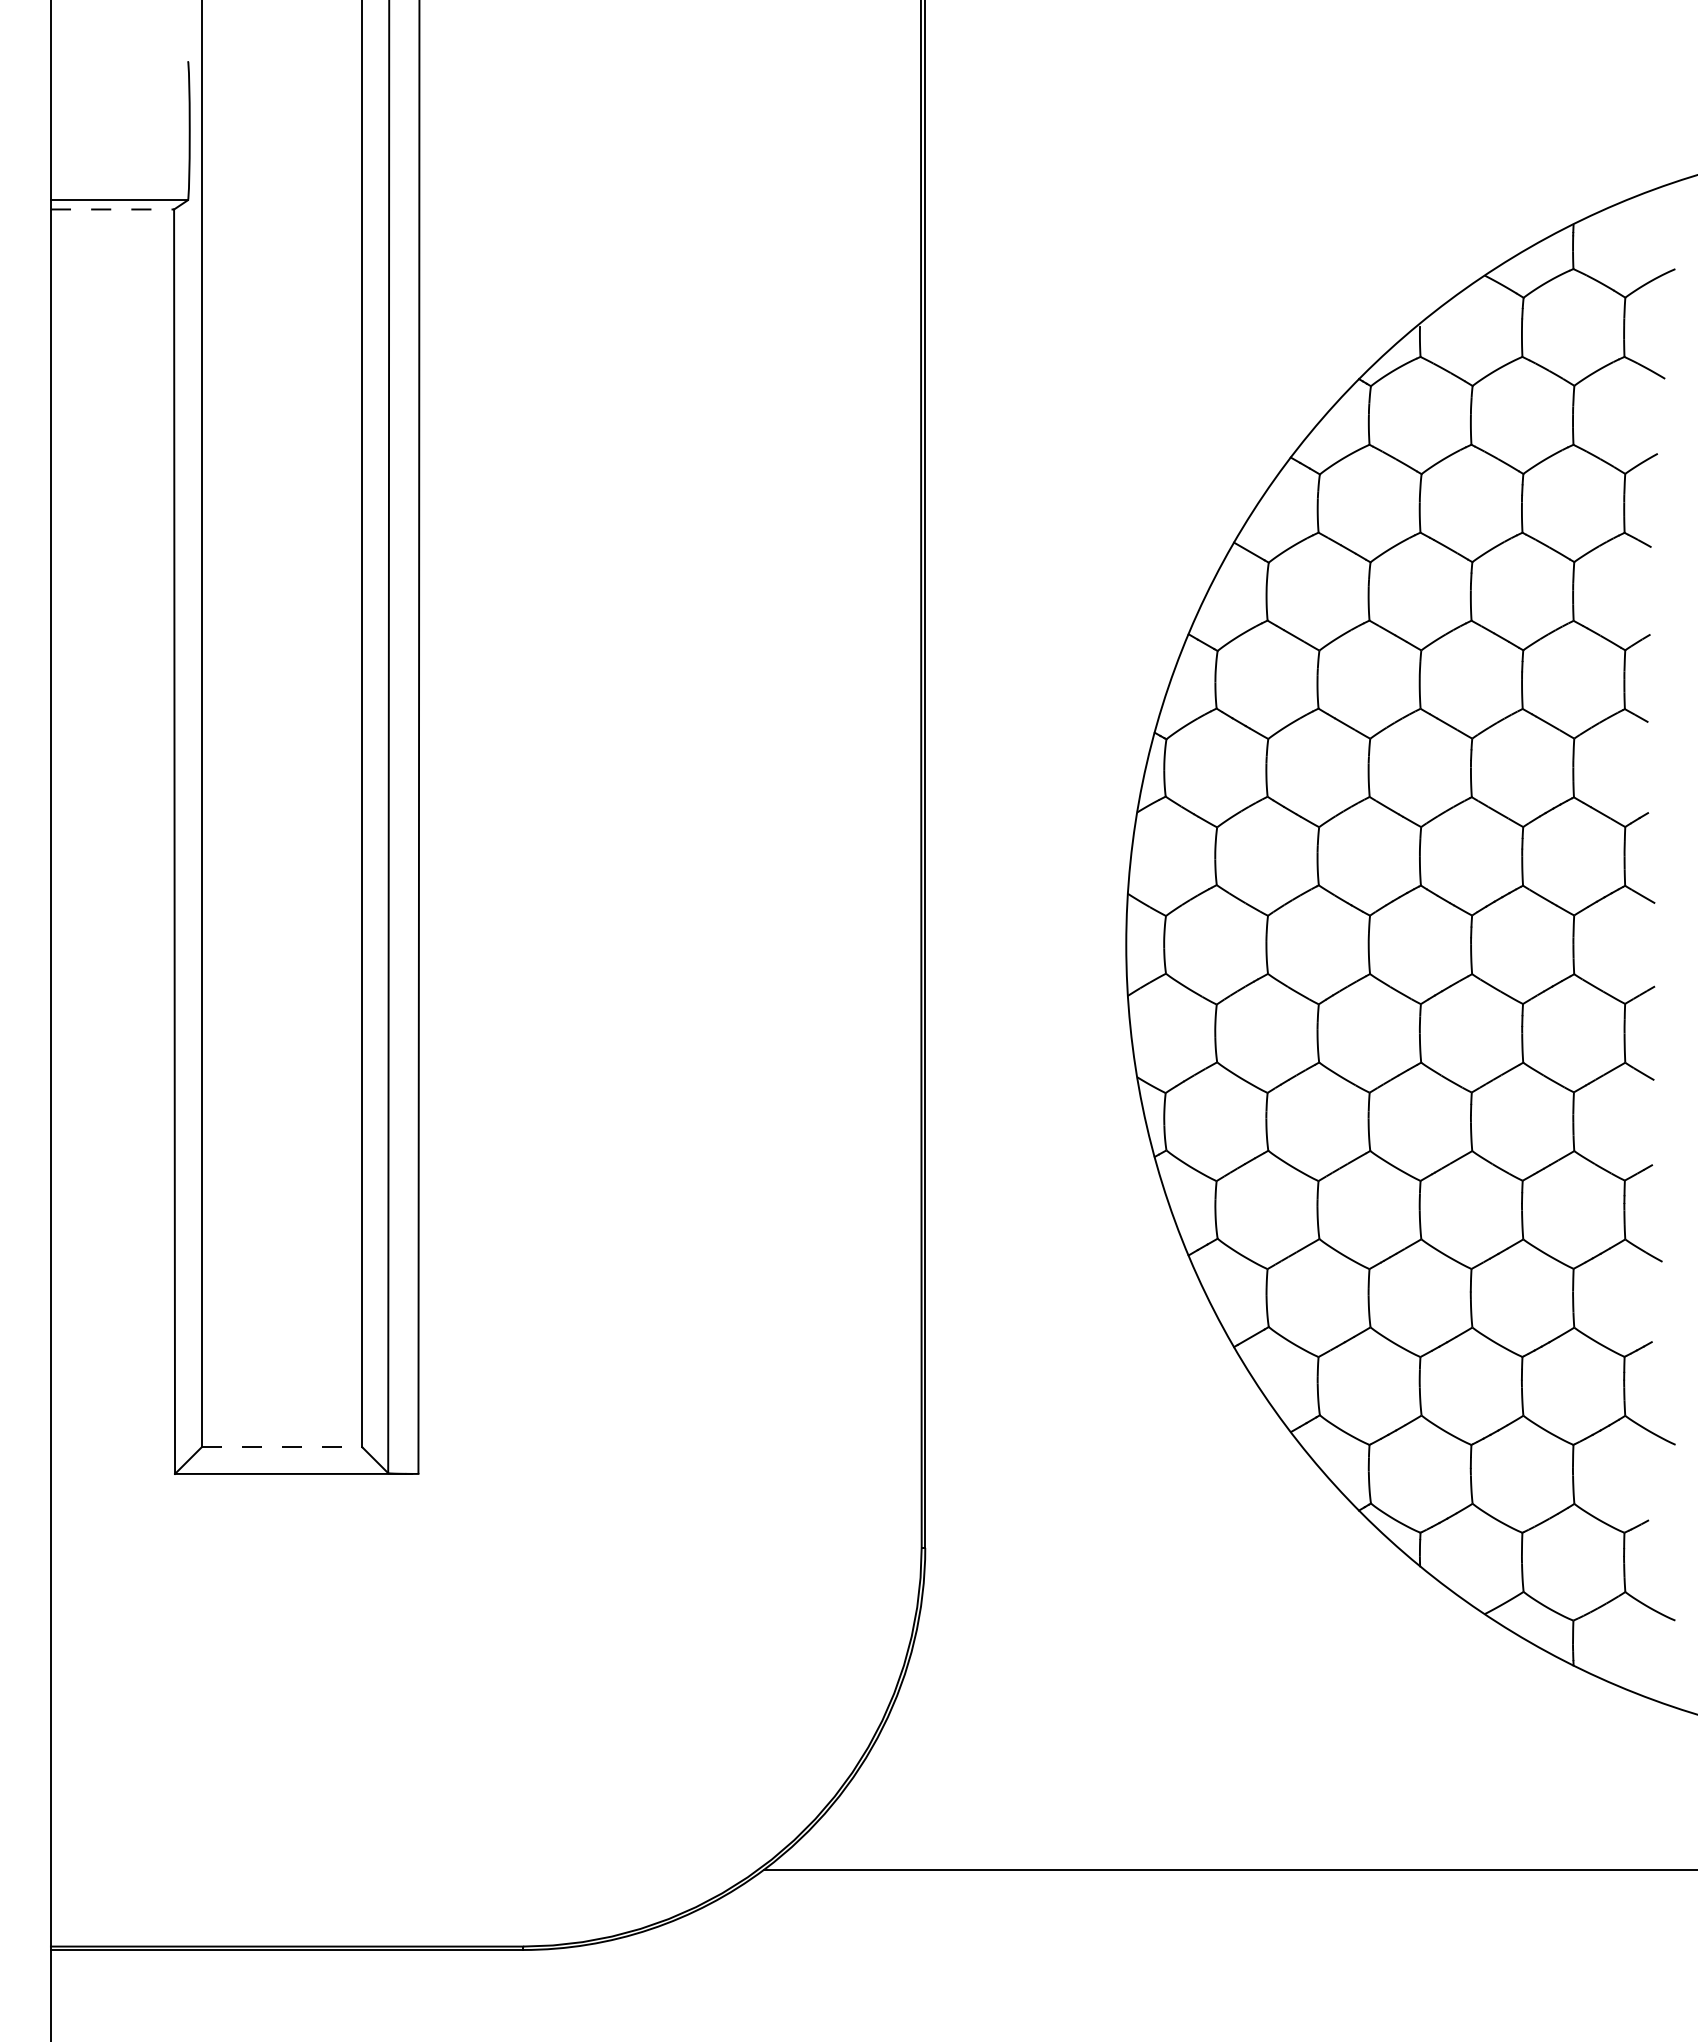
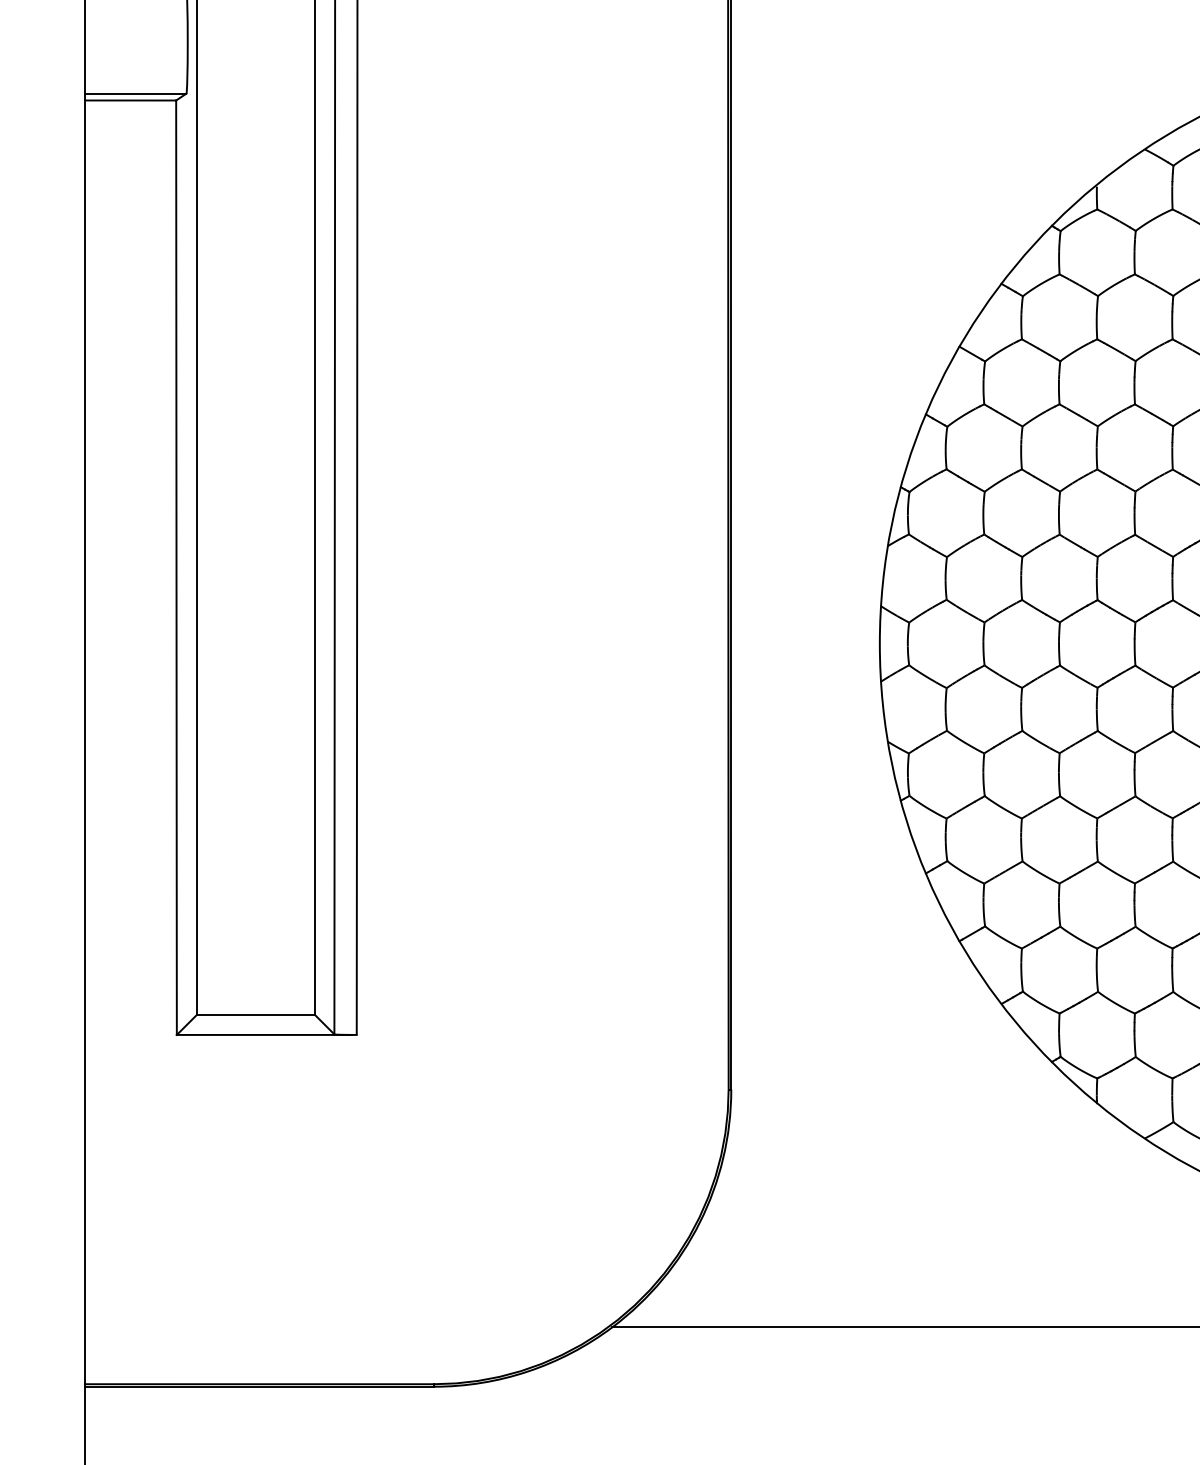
line: (112, 209) -> (130, 100), dashed -> solid
line: (282, 1447) -> (256, 1015), dashed -> solid

